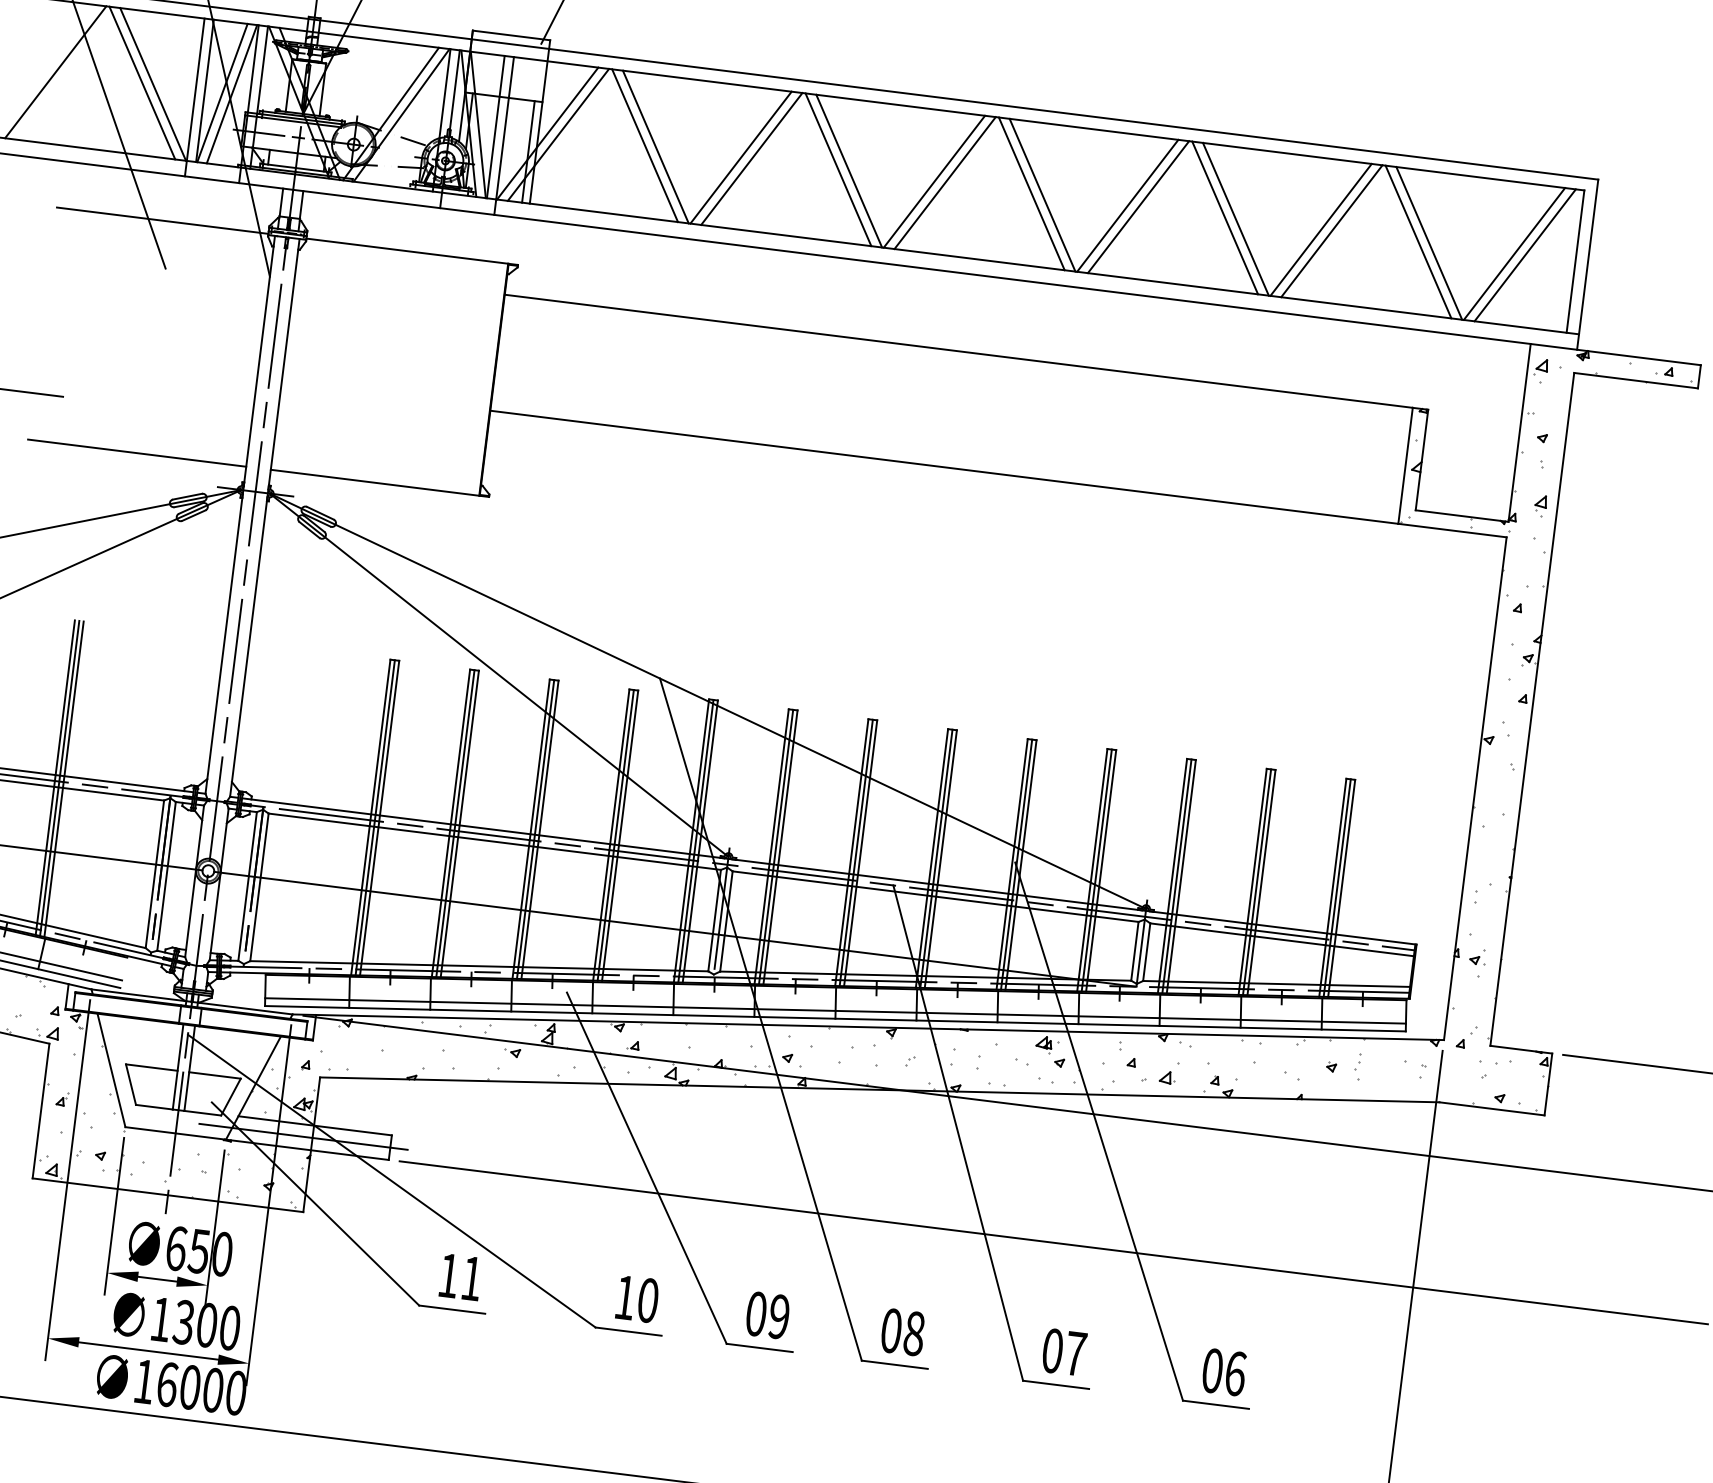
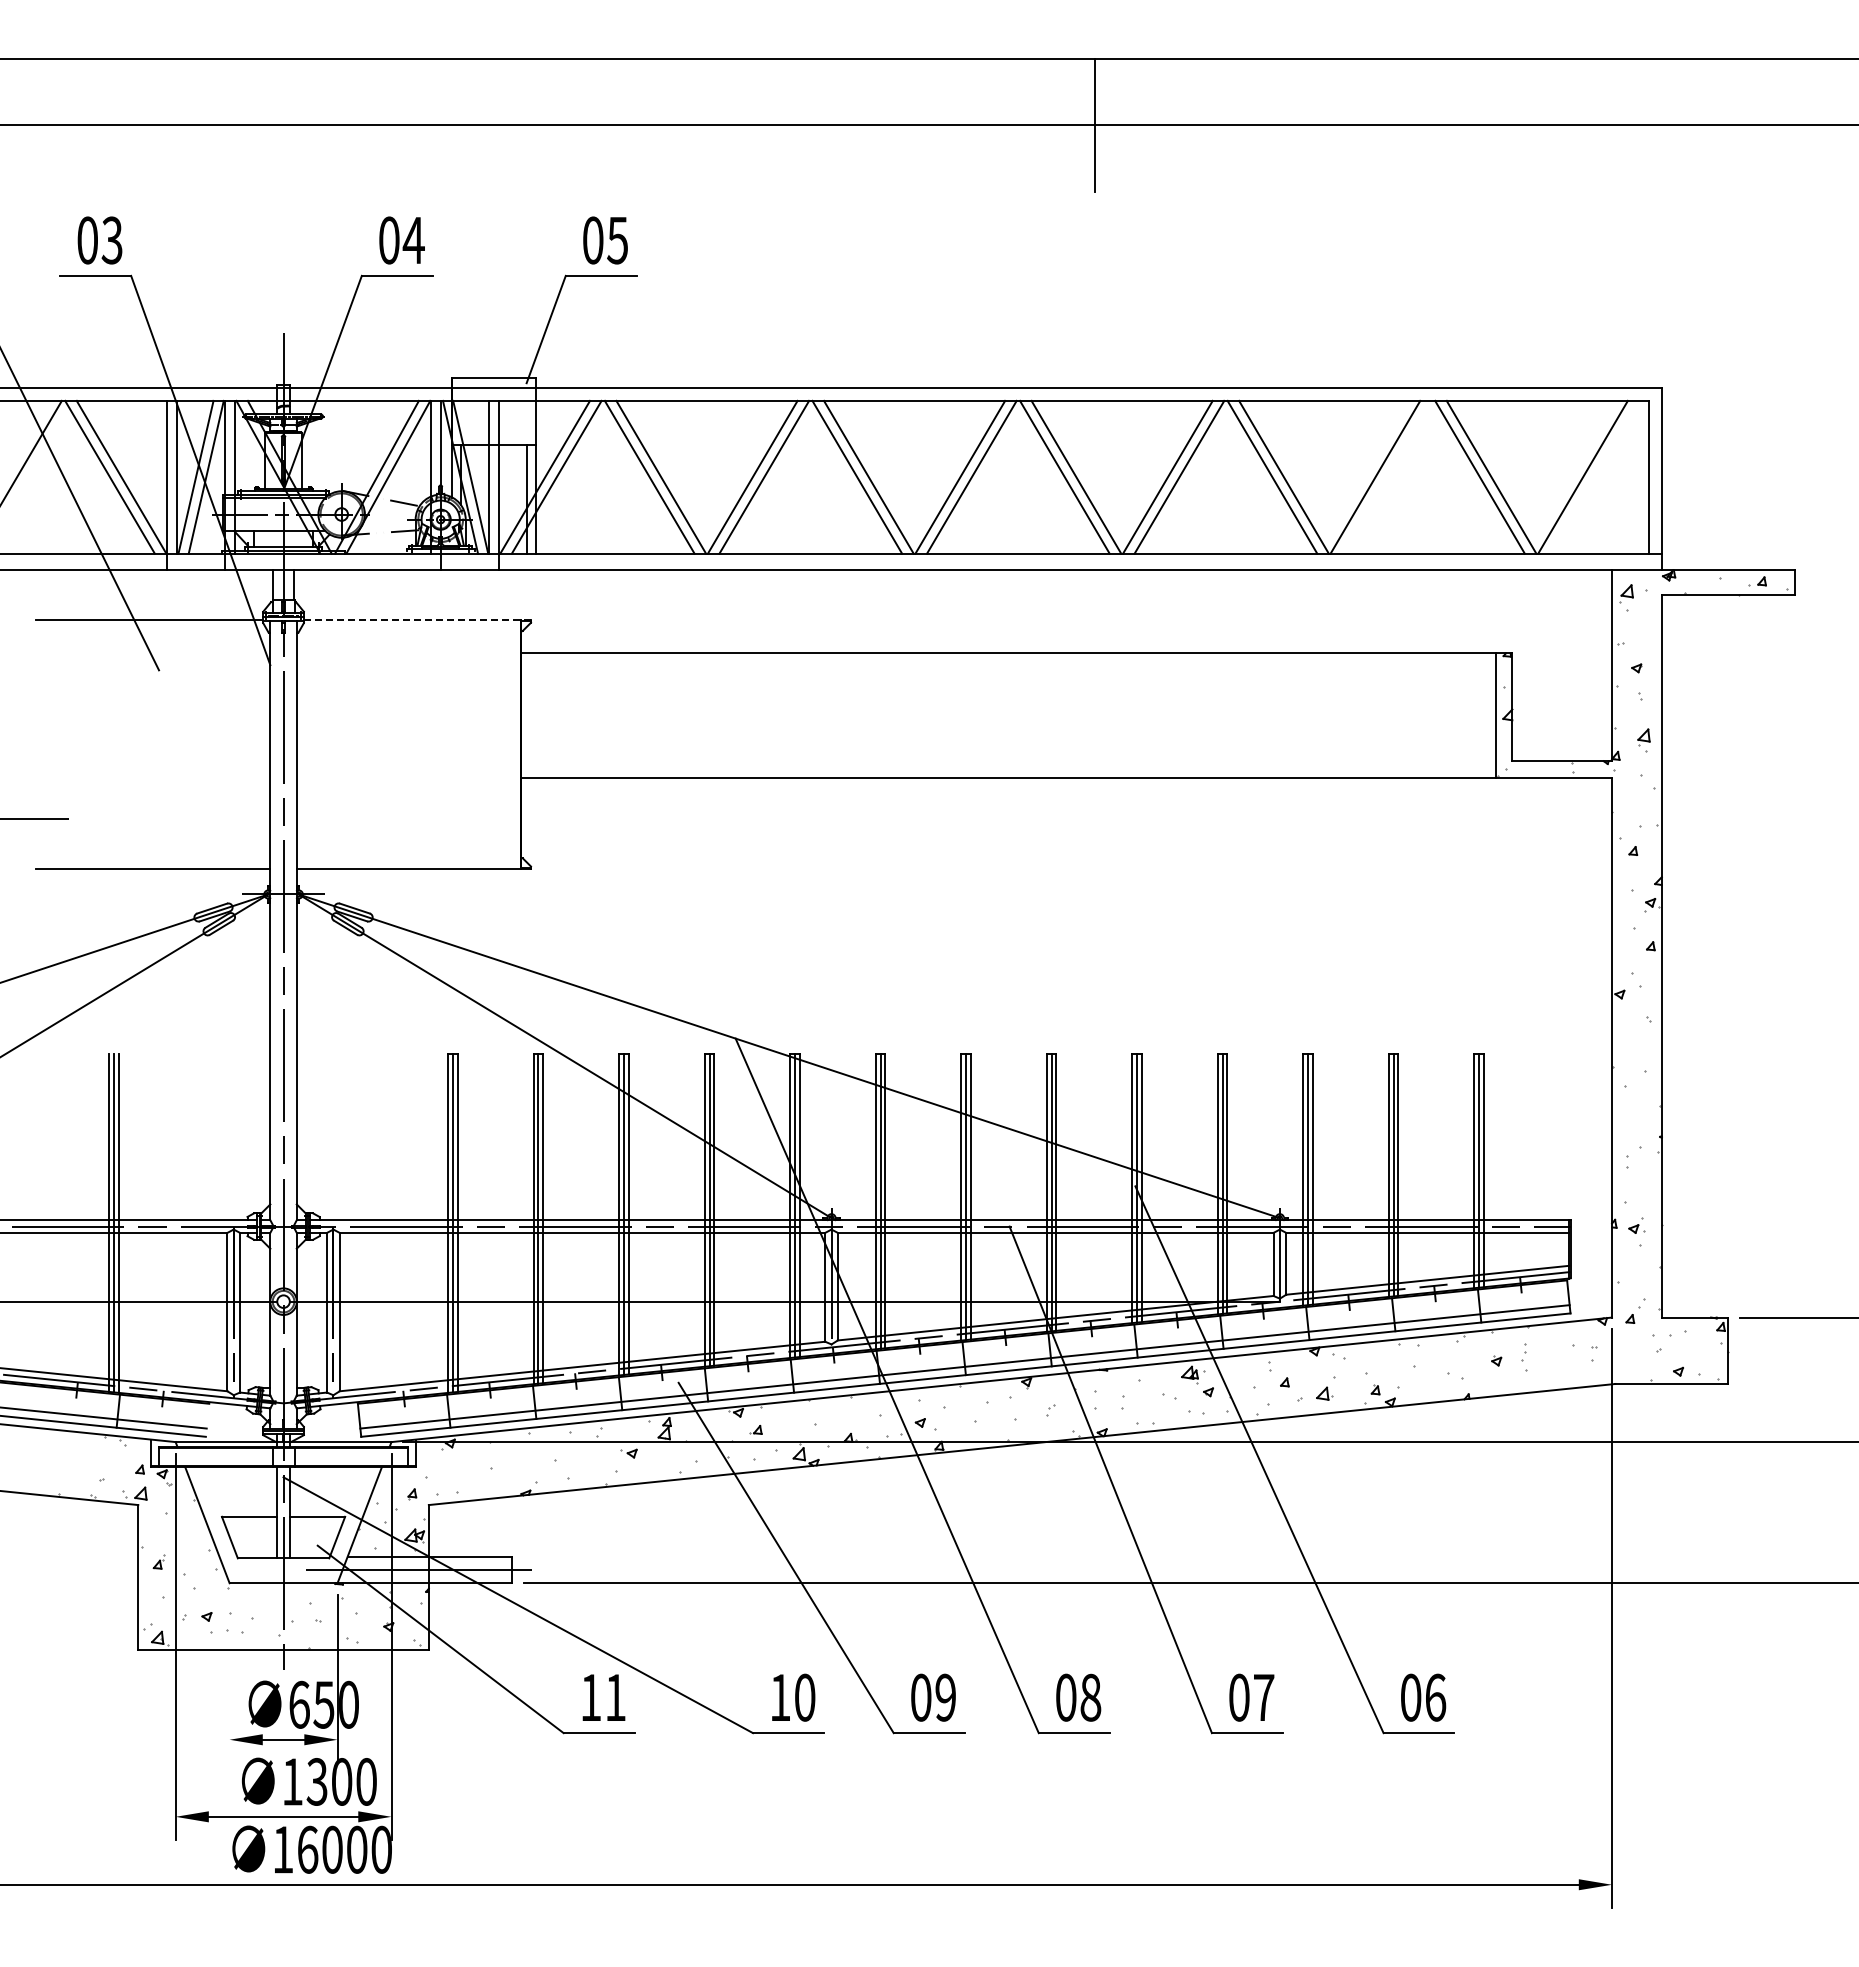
line: (1331, 230) -> (1386, 476), removed
line: (412, 252) -> (417, 620), solid -> dashed
line: (1525, 254) -> (1594, 476), removed
line: (114, 1215) -> (229, 1678), removed

